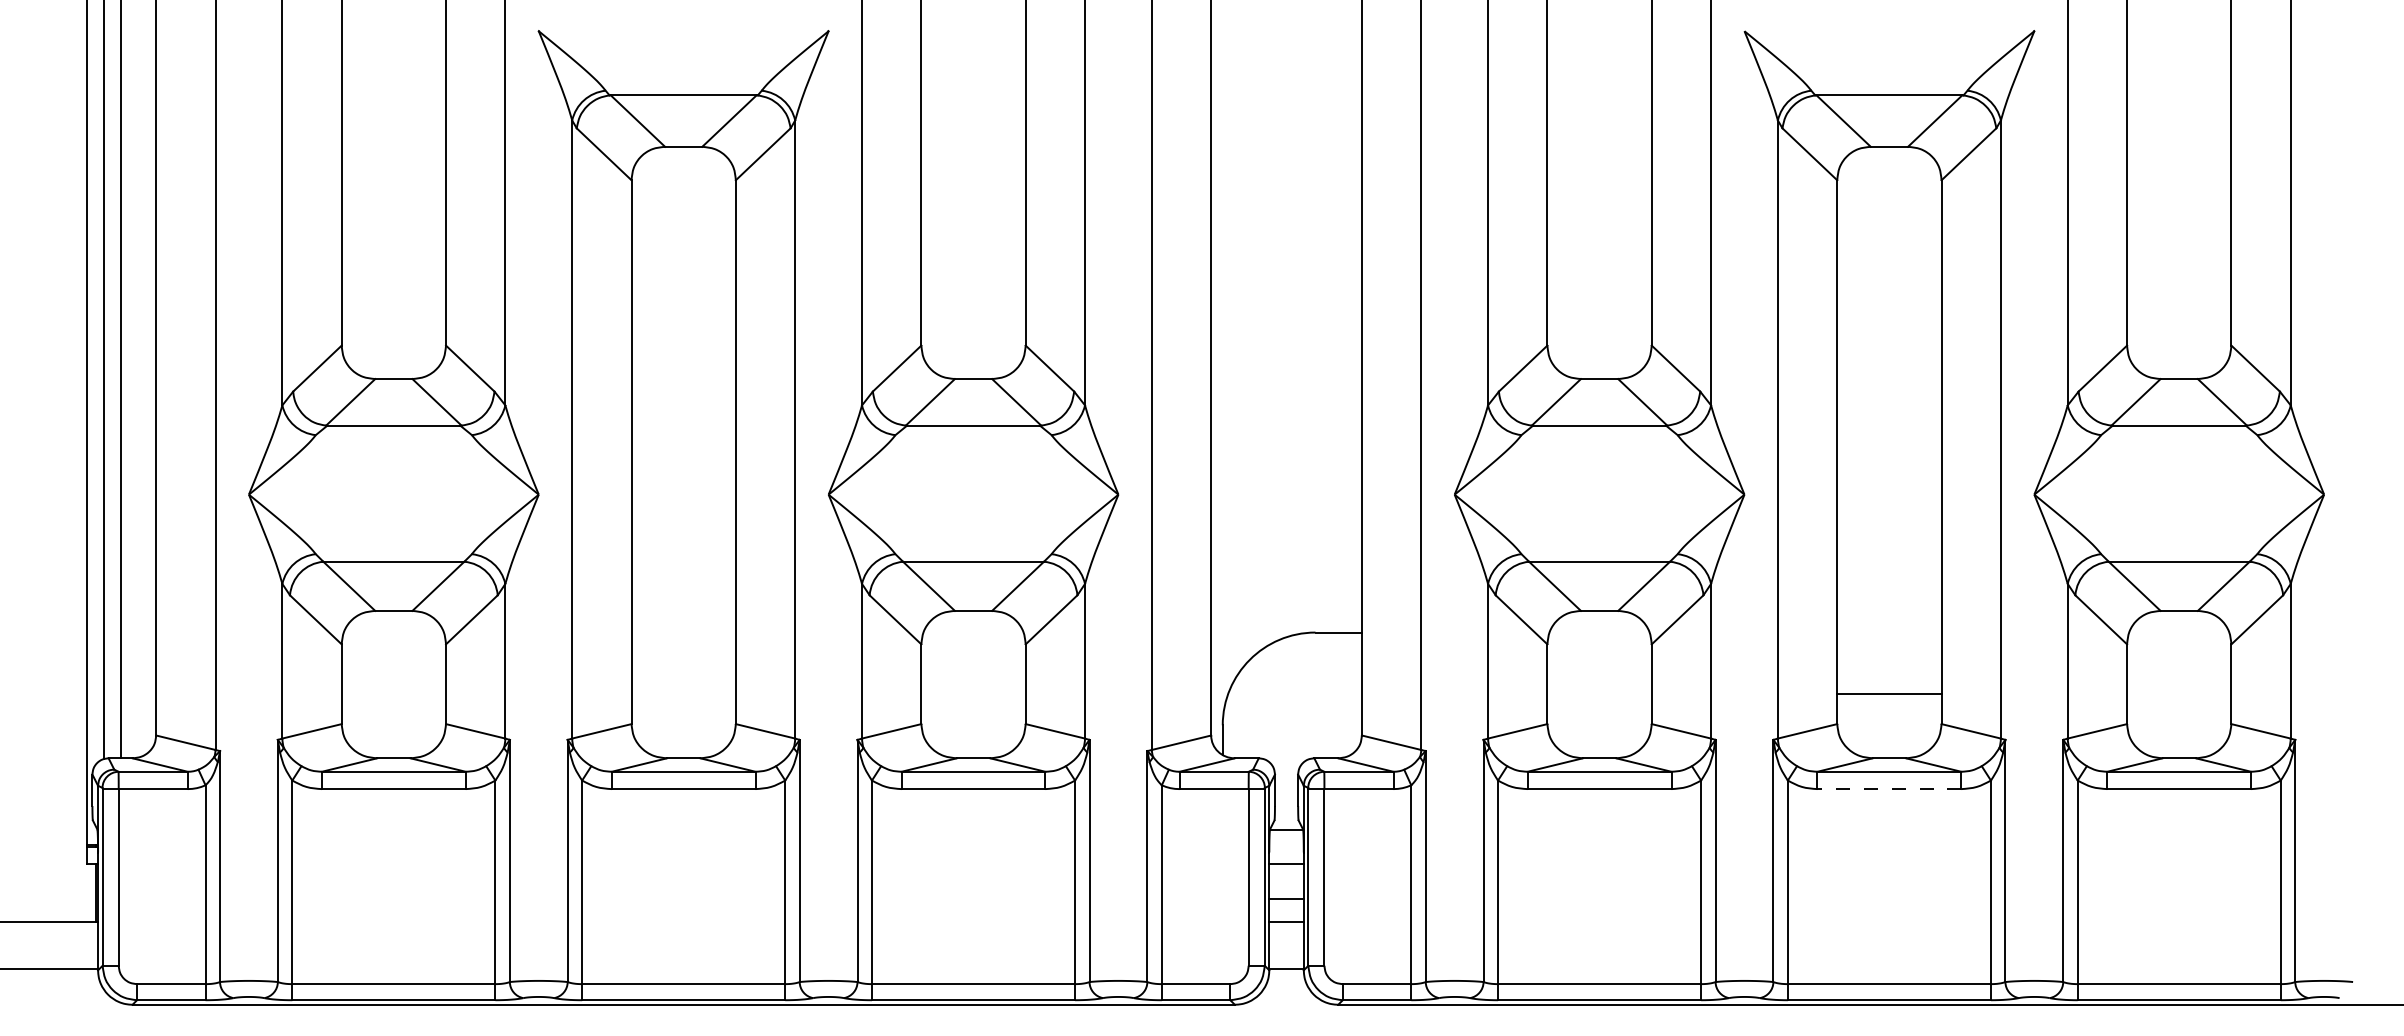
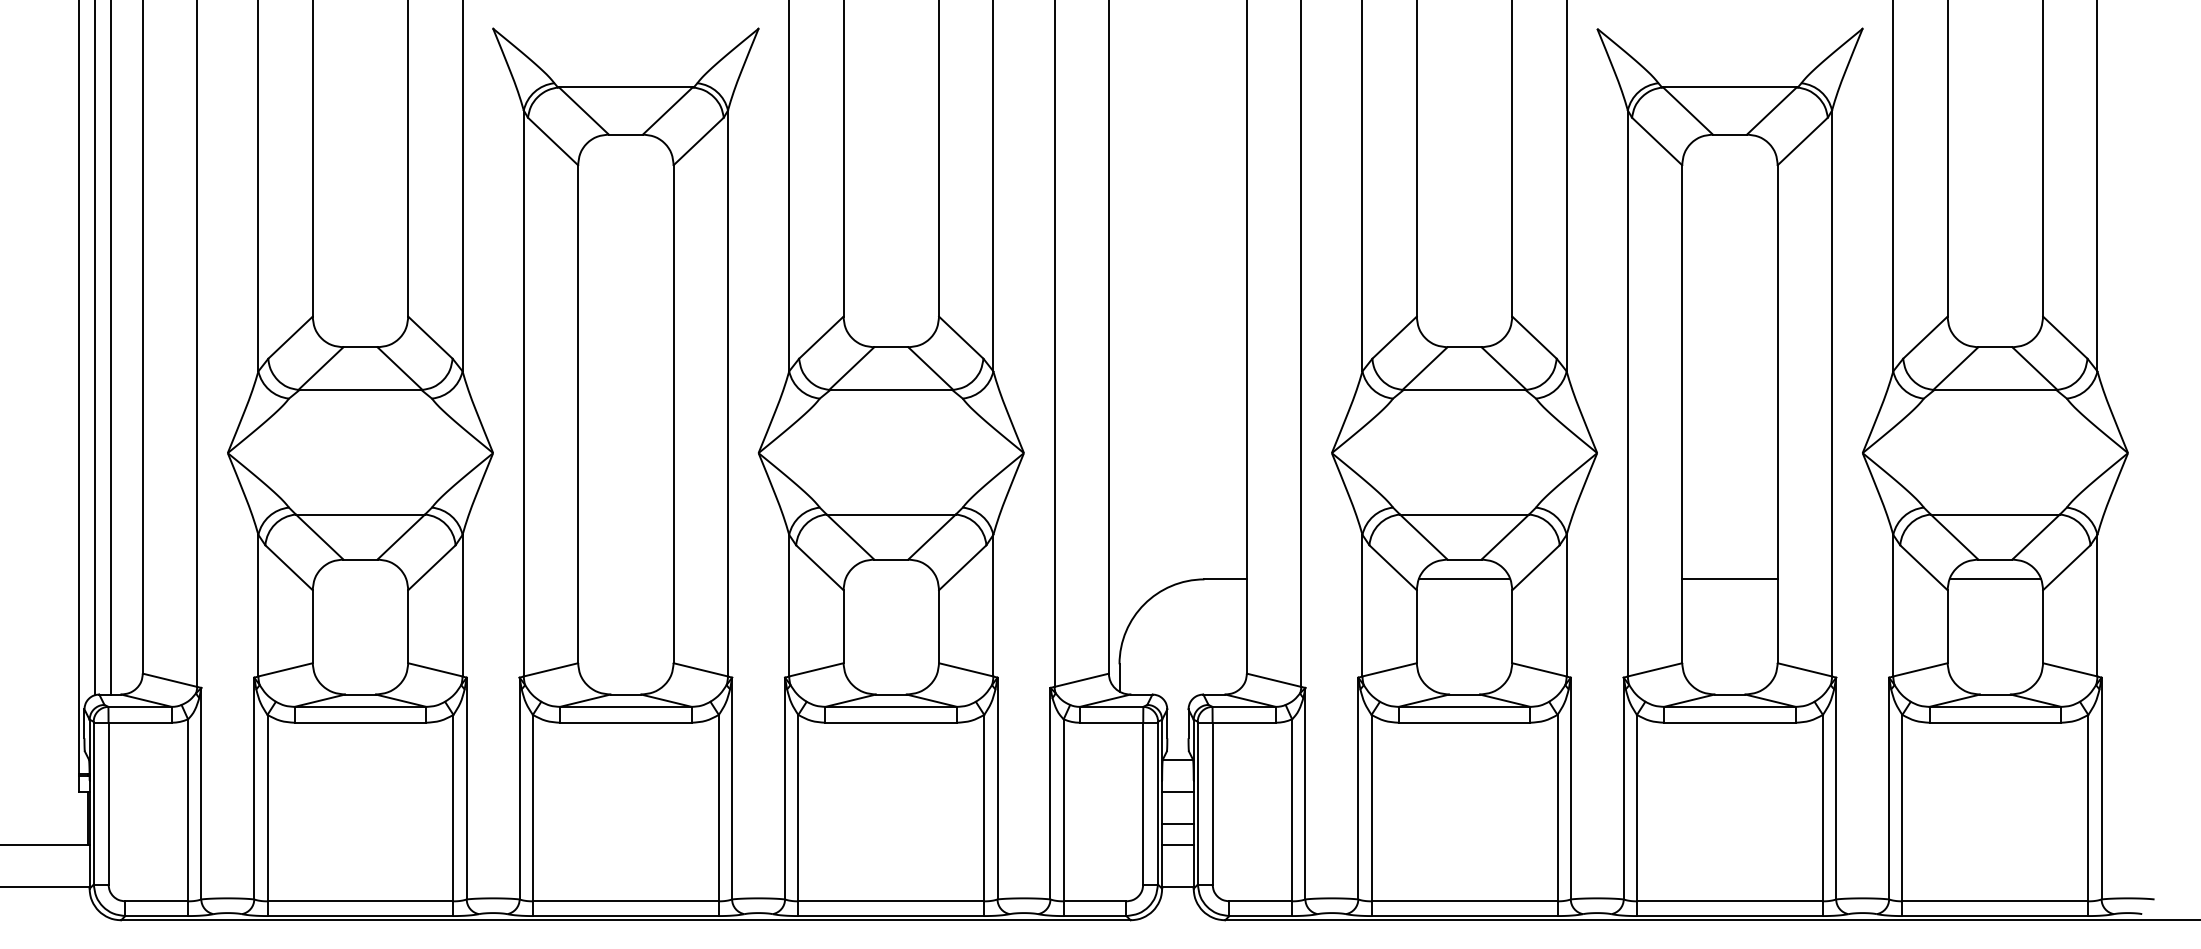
line: (1599, 632) -> (1464, 579), added
line: (2179, 632) -> (1995, 579), added
line: (1889, 693) -> (1730, 579), moved
line: (1889, 789) -> (1730, 723), dashed -> solid

